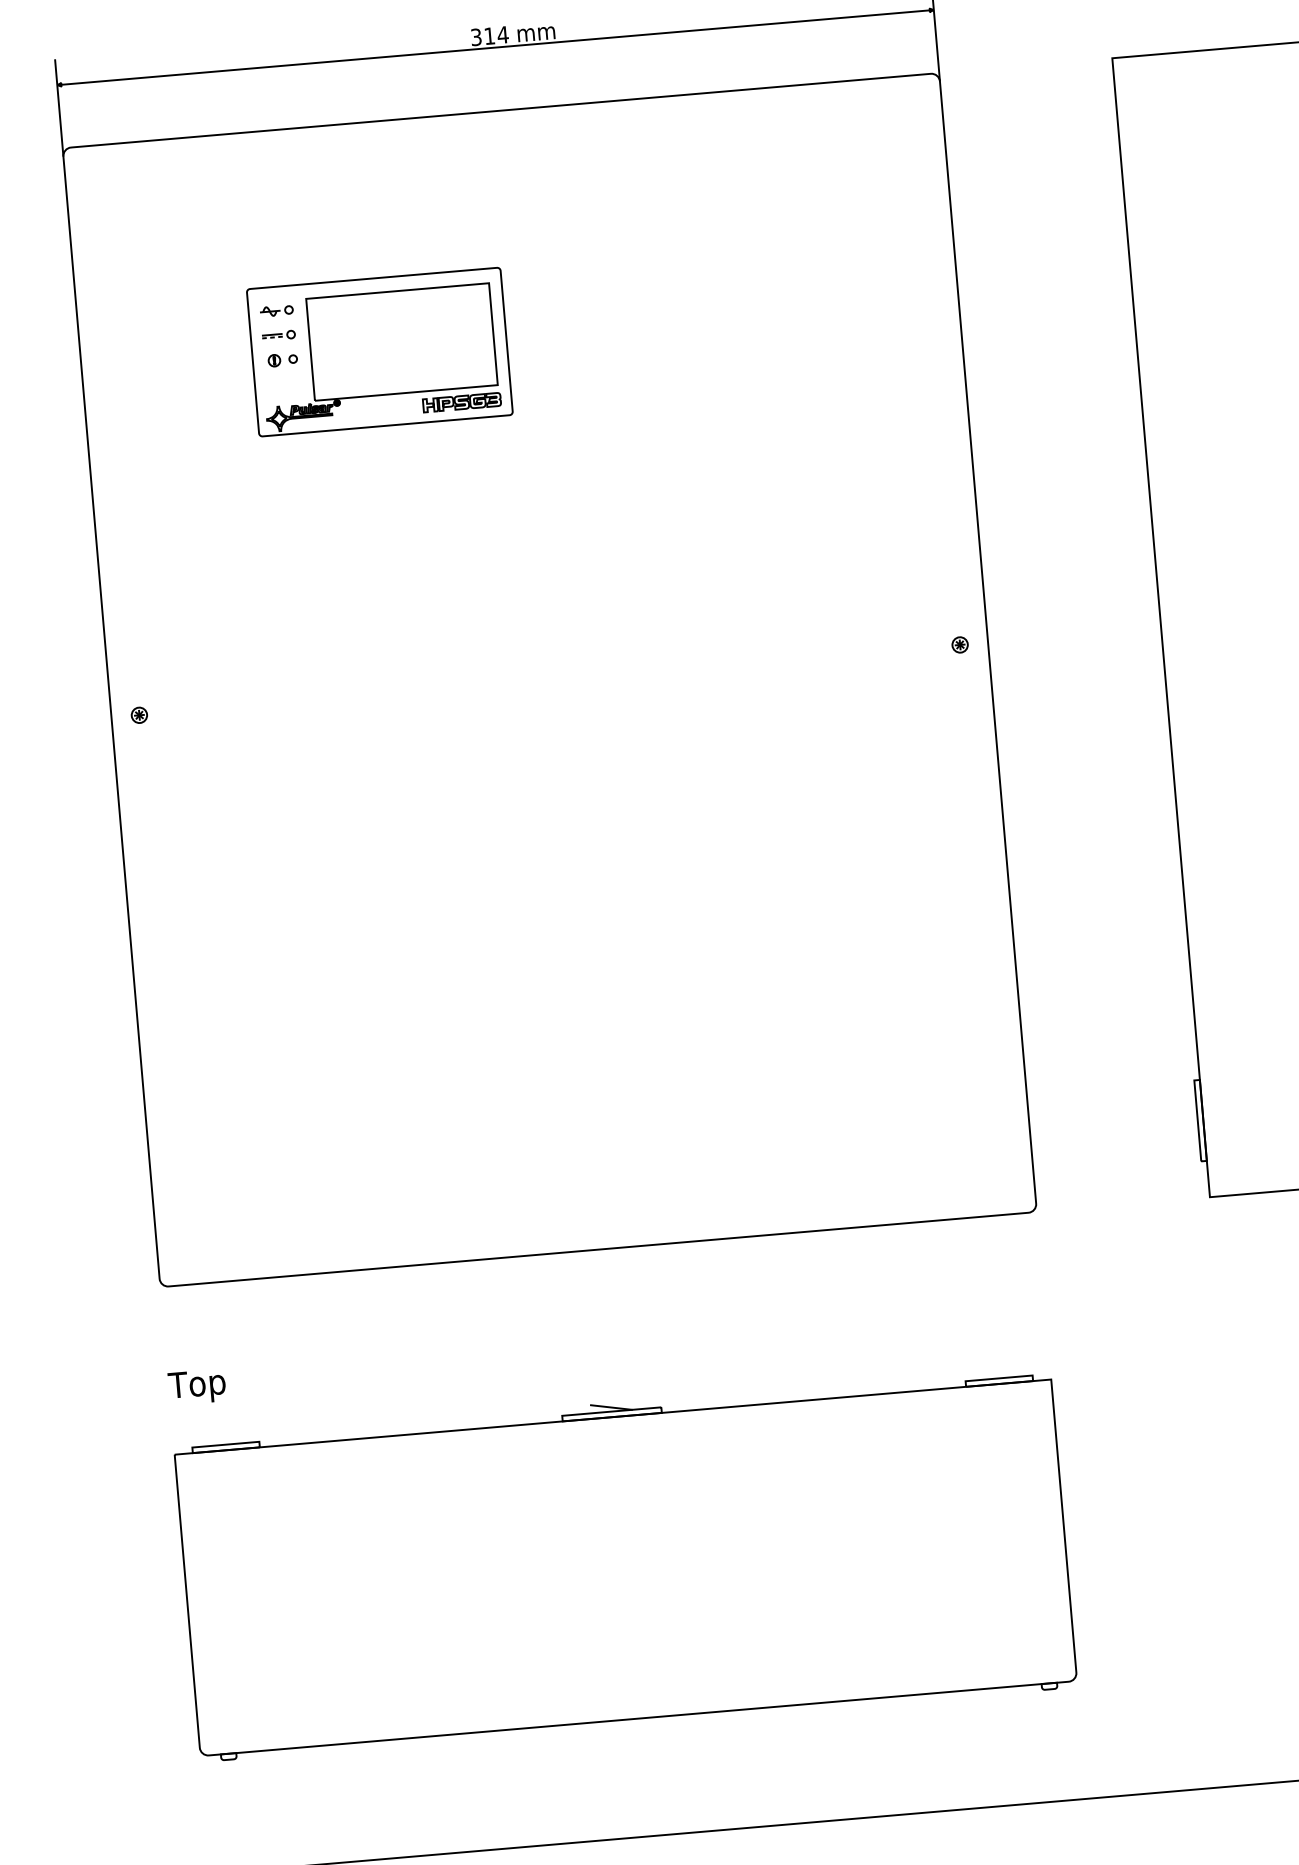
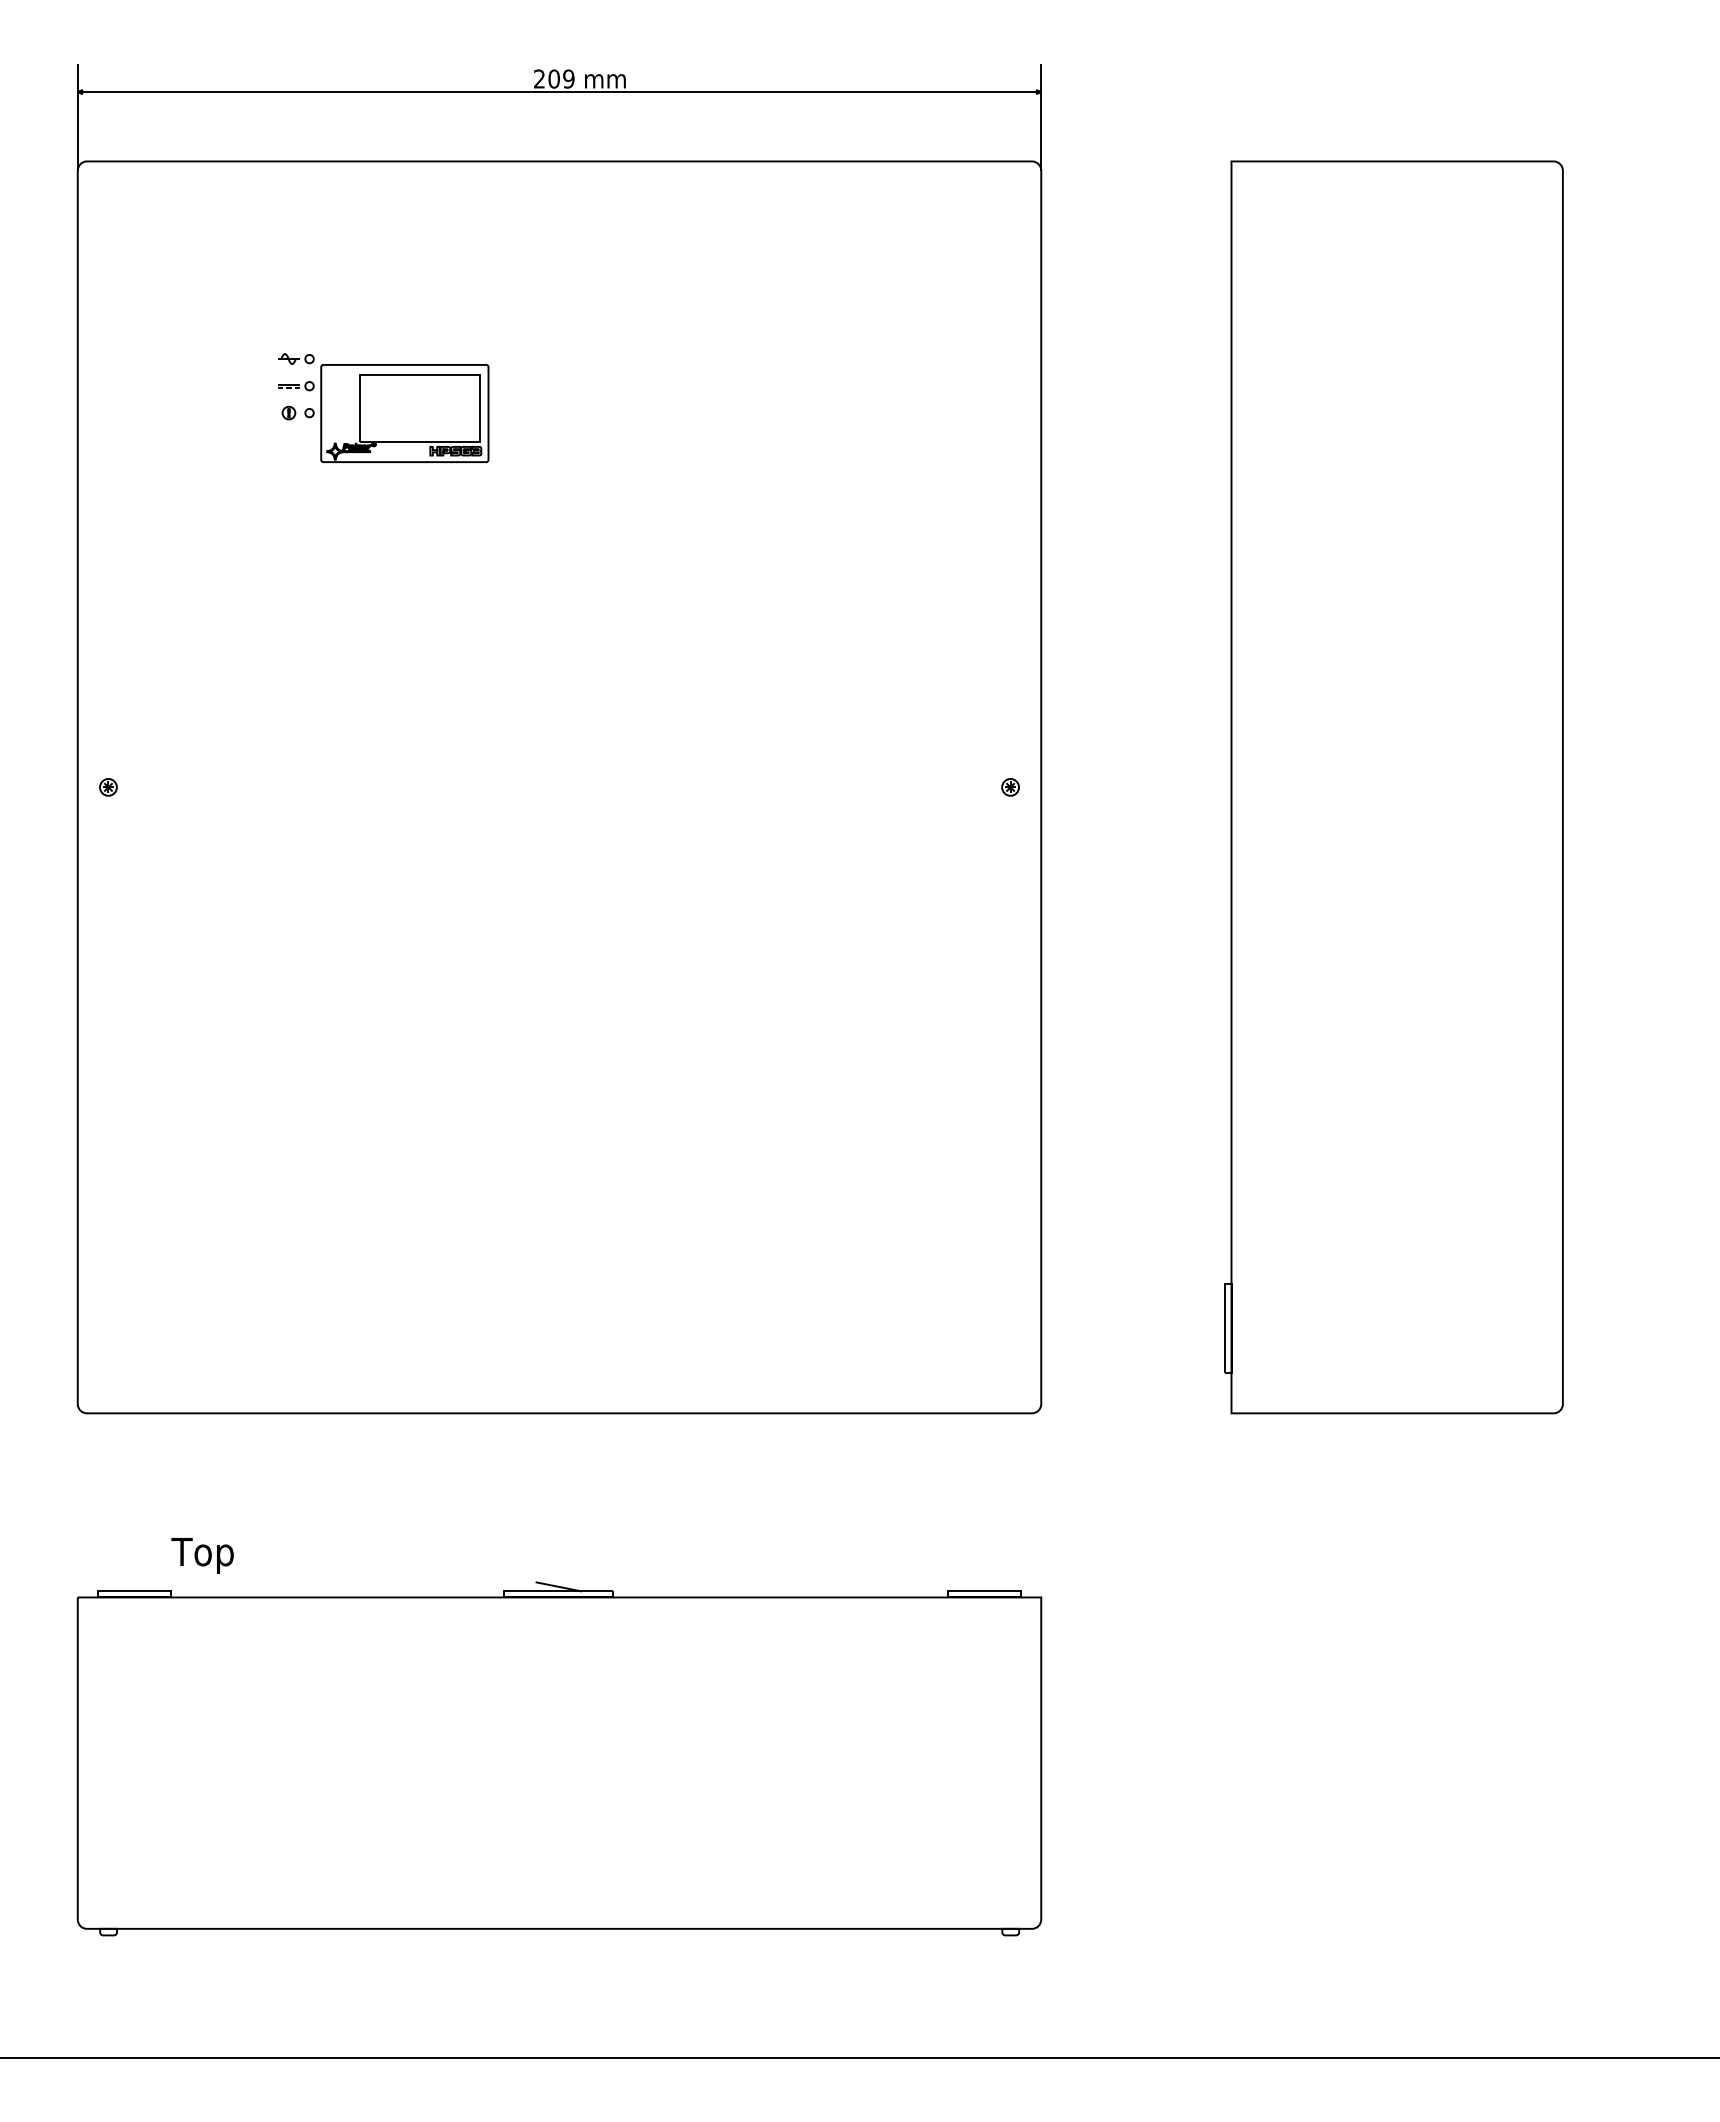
text: (489, 35) -> (554, 78), 314 -> 209
part: (379, 352) -> (404, 413), size x0.6
text: (197, 1386) -> (202, 1555), moved

